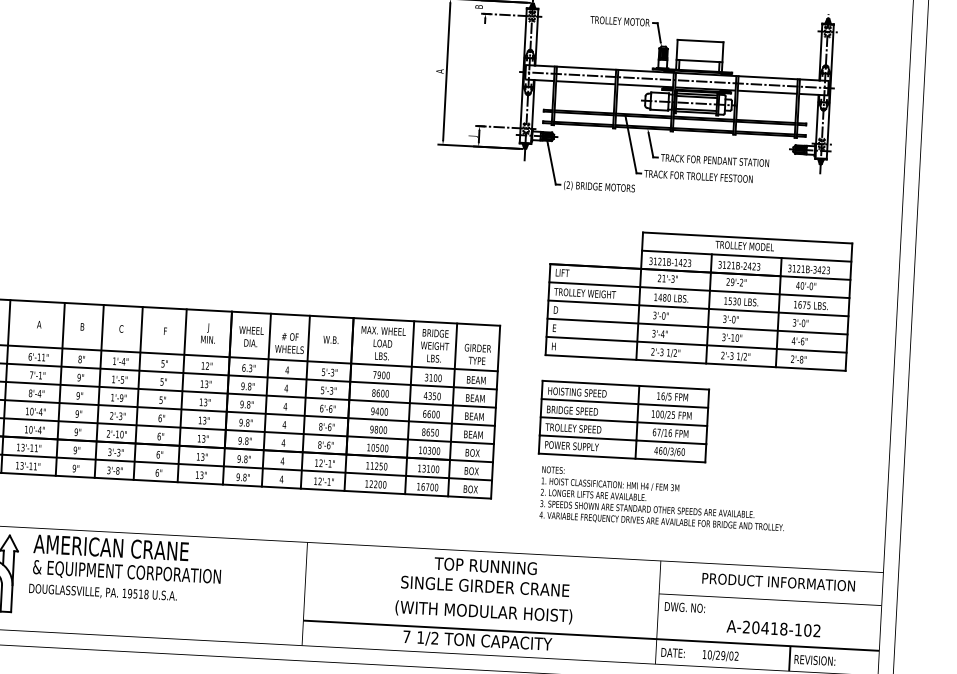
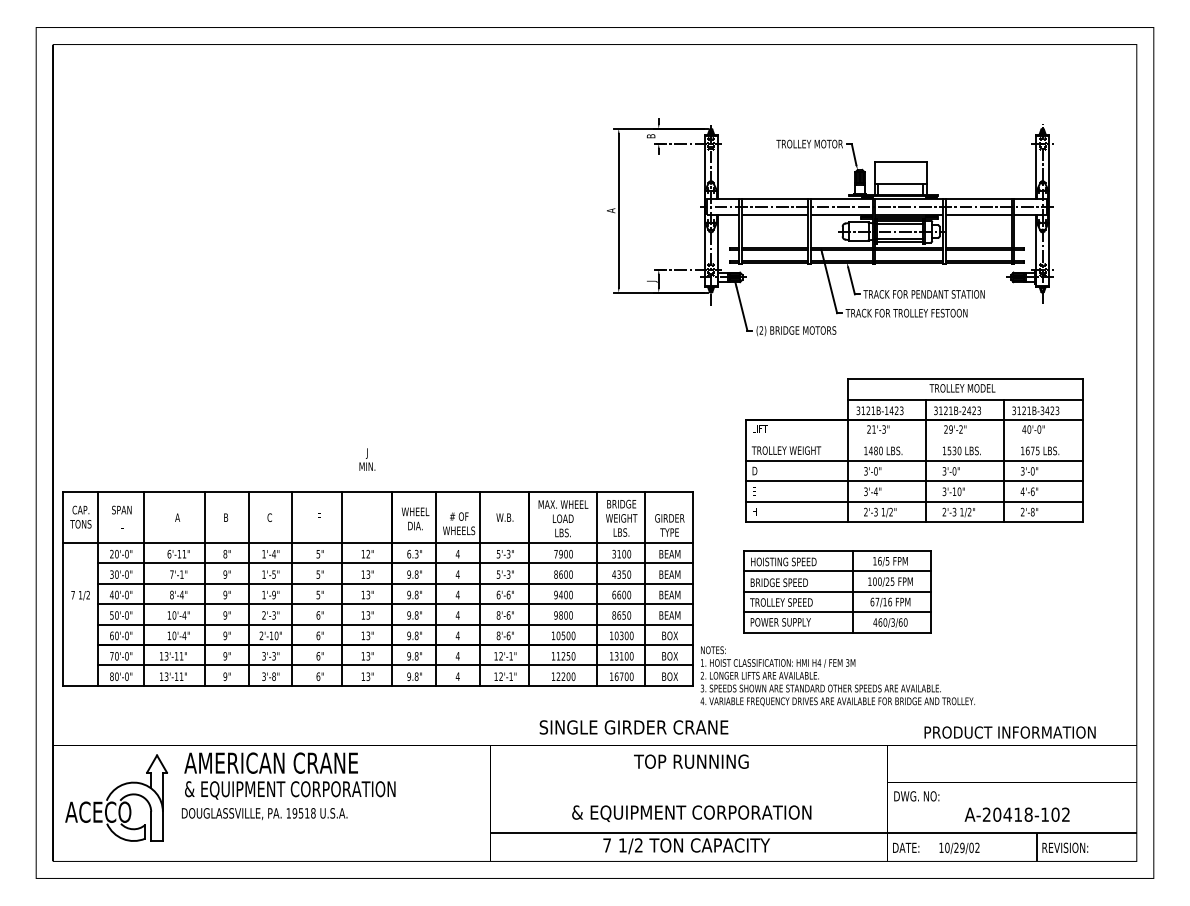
line: (698, 290) -> (913, 440), removed
text: (208, 333) -> (367, 459), moved
text: (662, 499) -> (837, 676), moved
text: (778, 582) -> (1009, 732), moved
text: (484, 586) -> (633, 727), moved
text: (483, 612) -> (691, 813), (WITH MODULAR HOIST) -> & EQUIPMENT CORPORATION

